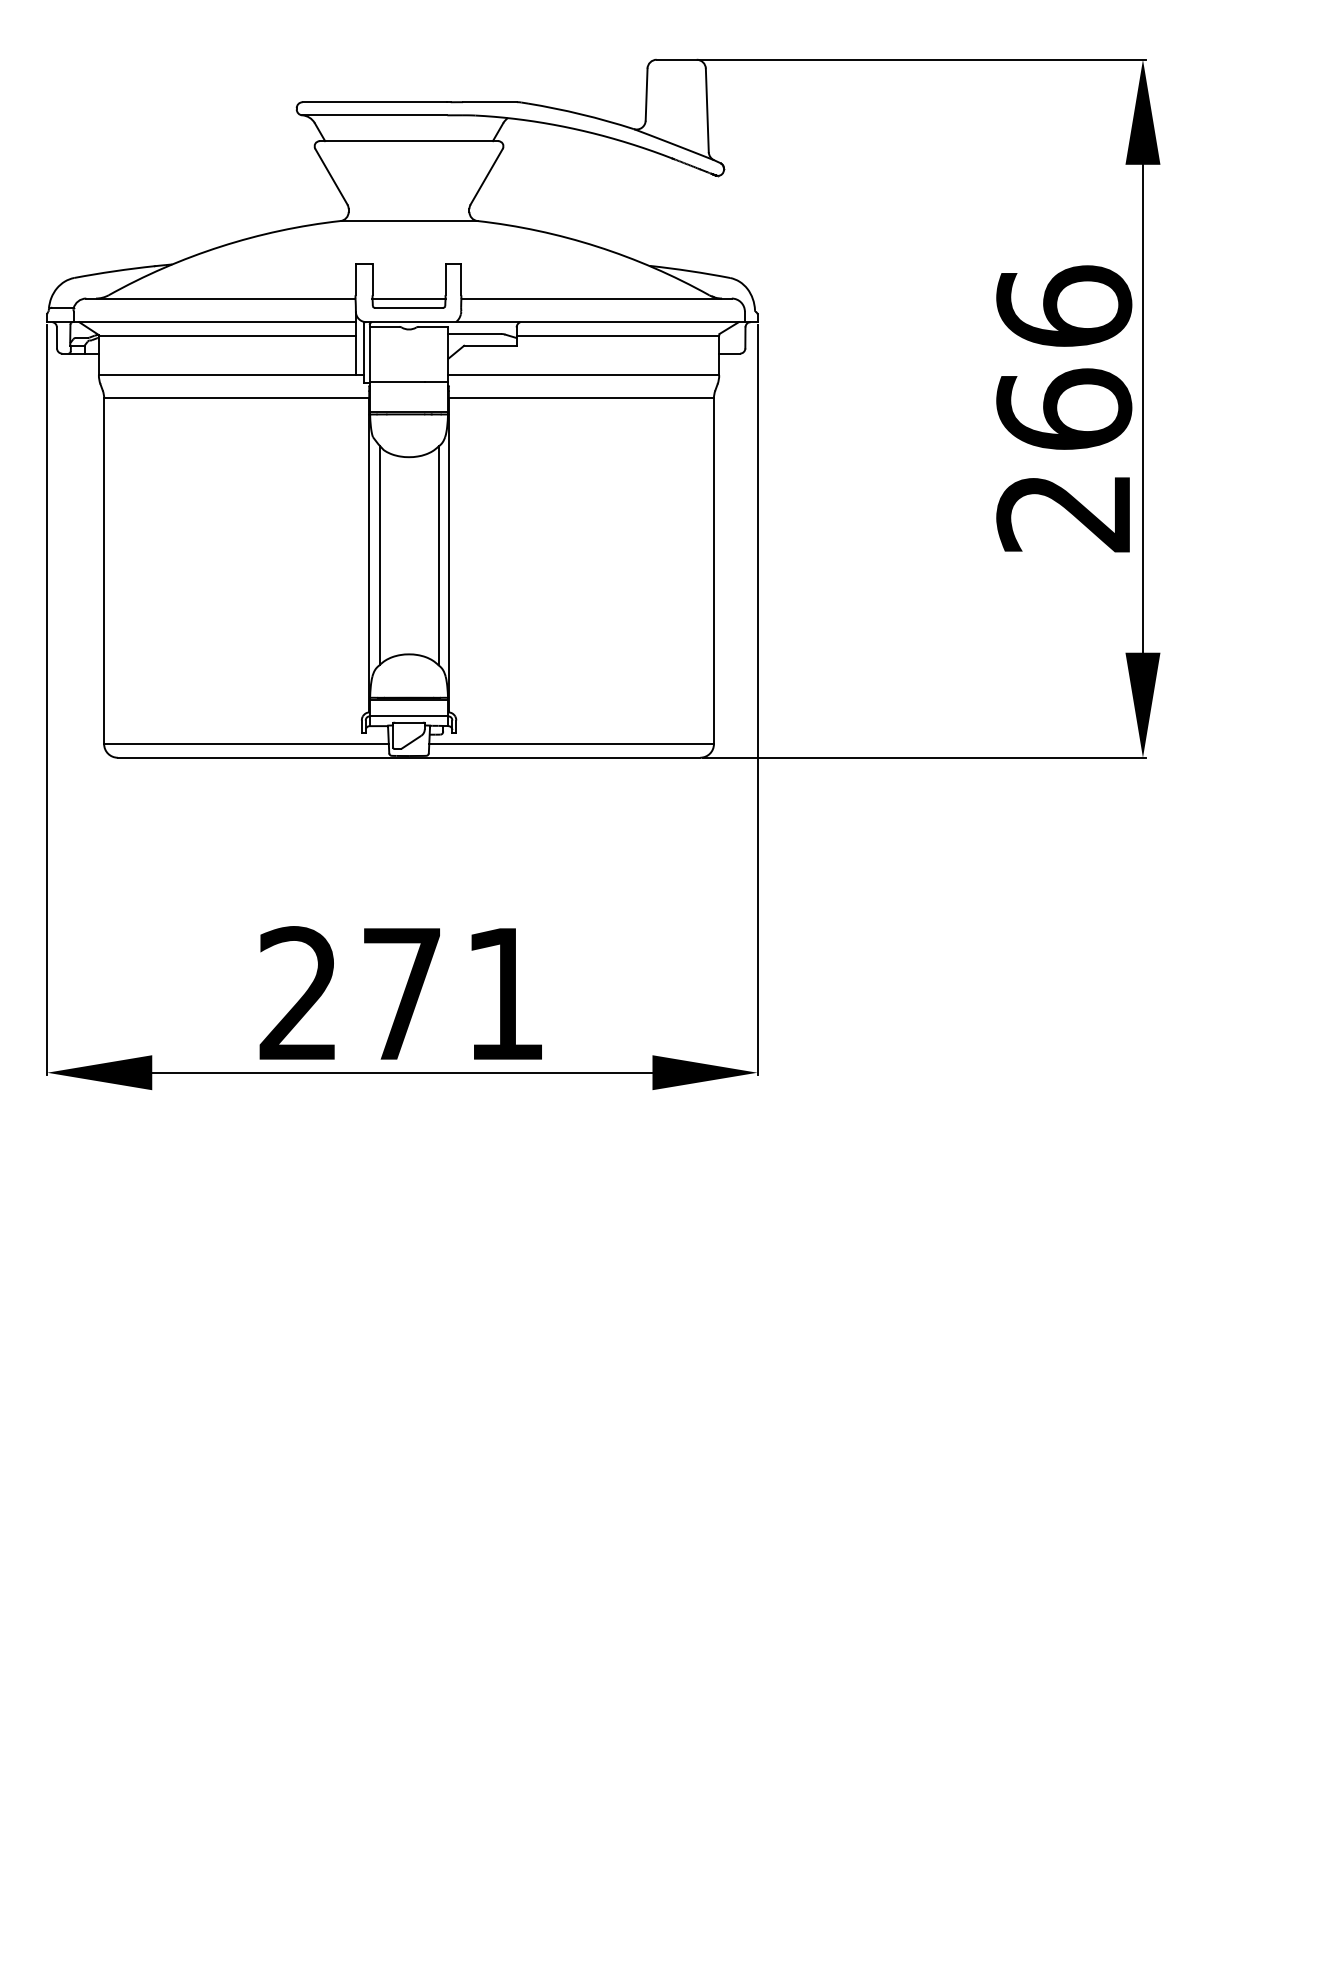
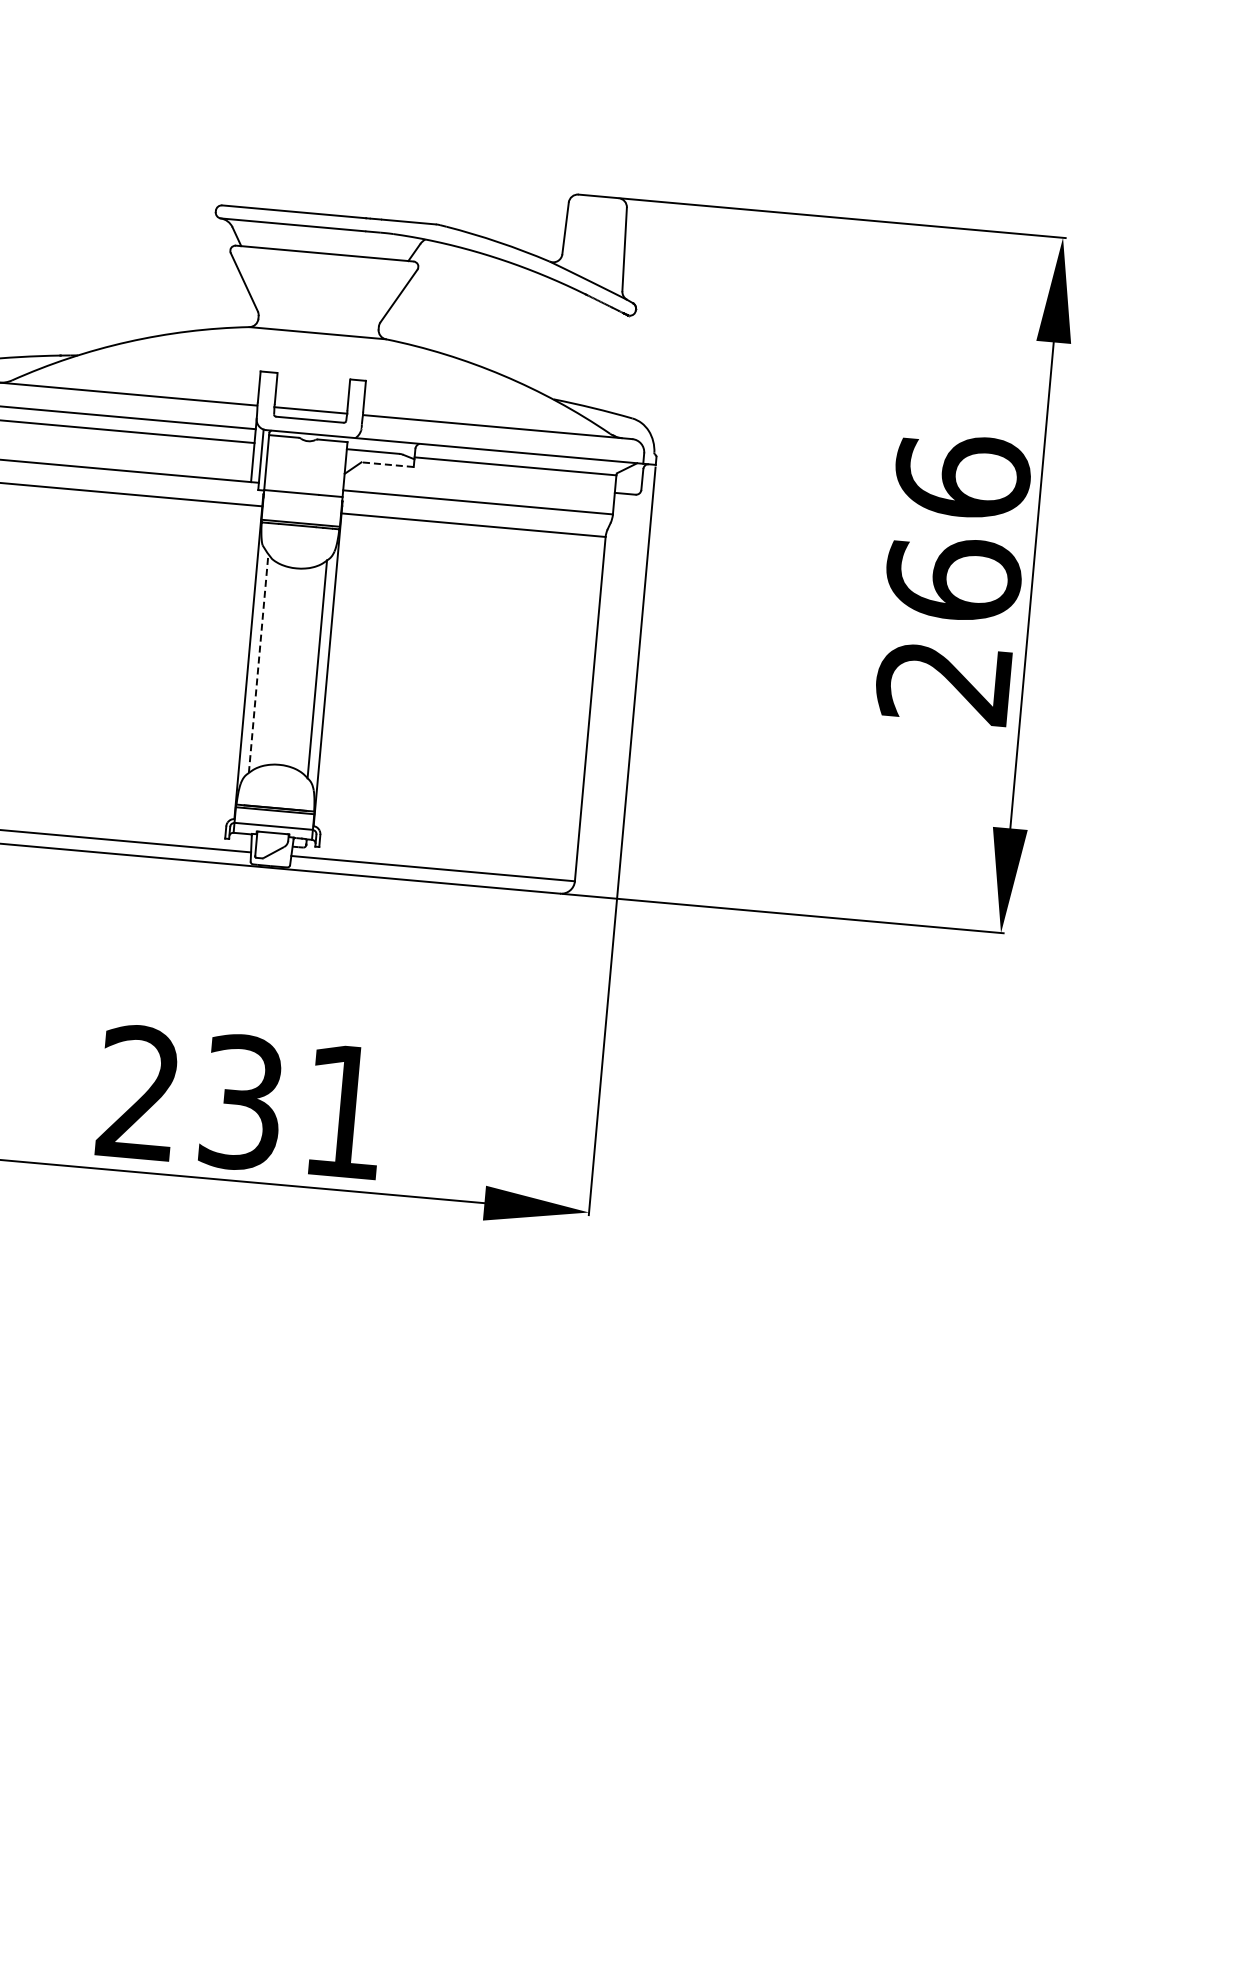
line: (489, 345) -> (386, 464), solid -> dashed
line: (379, 555) -> (258, 663), solid -> dashed
text: (401, 994) -> (241, 1102), 271 -> 231

